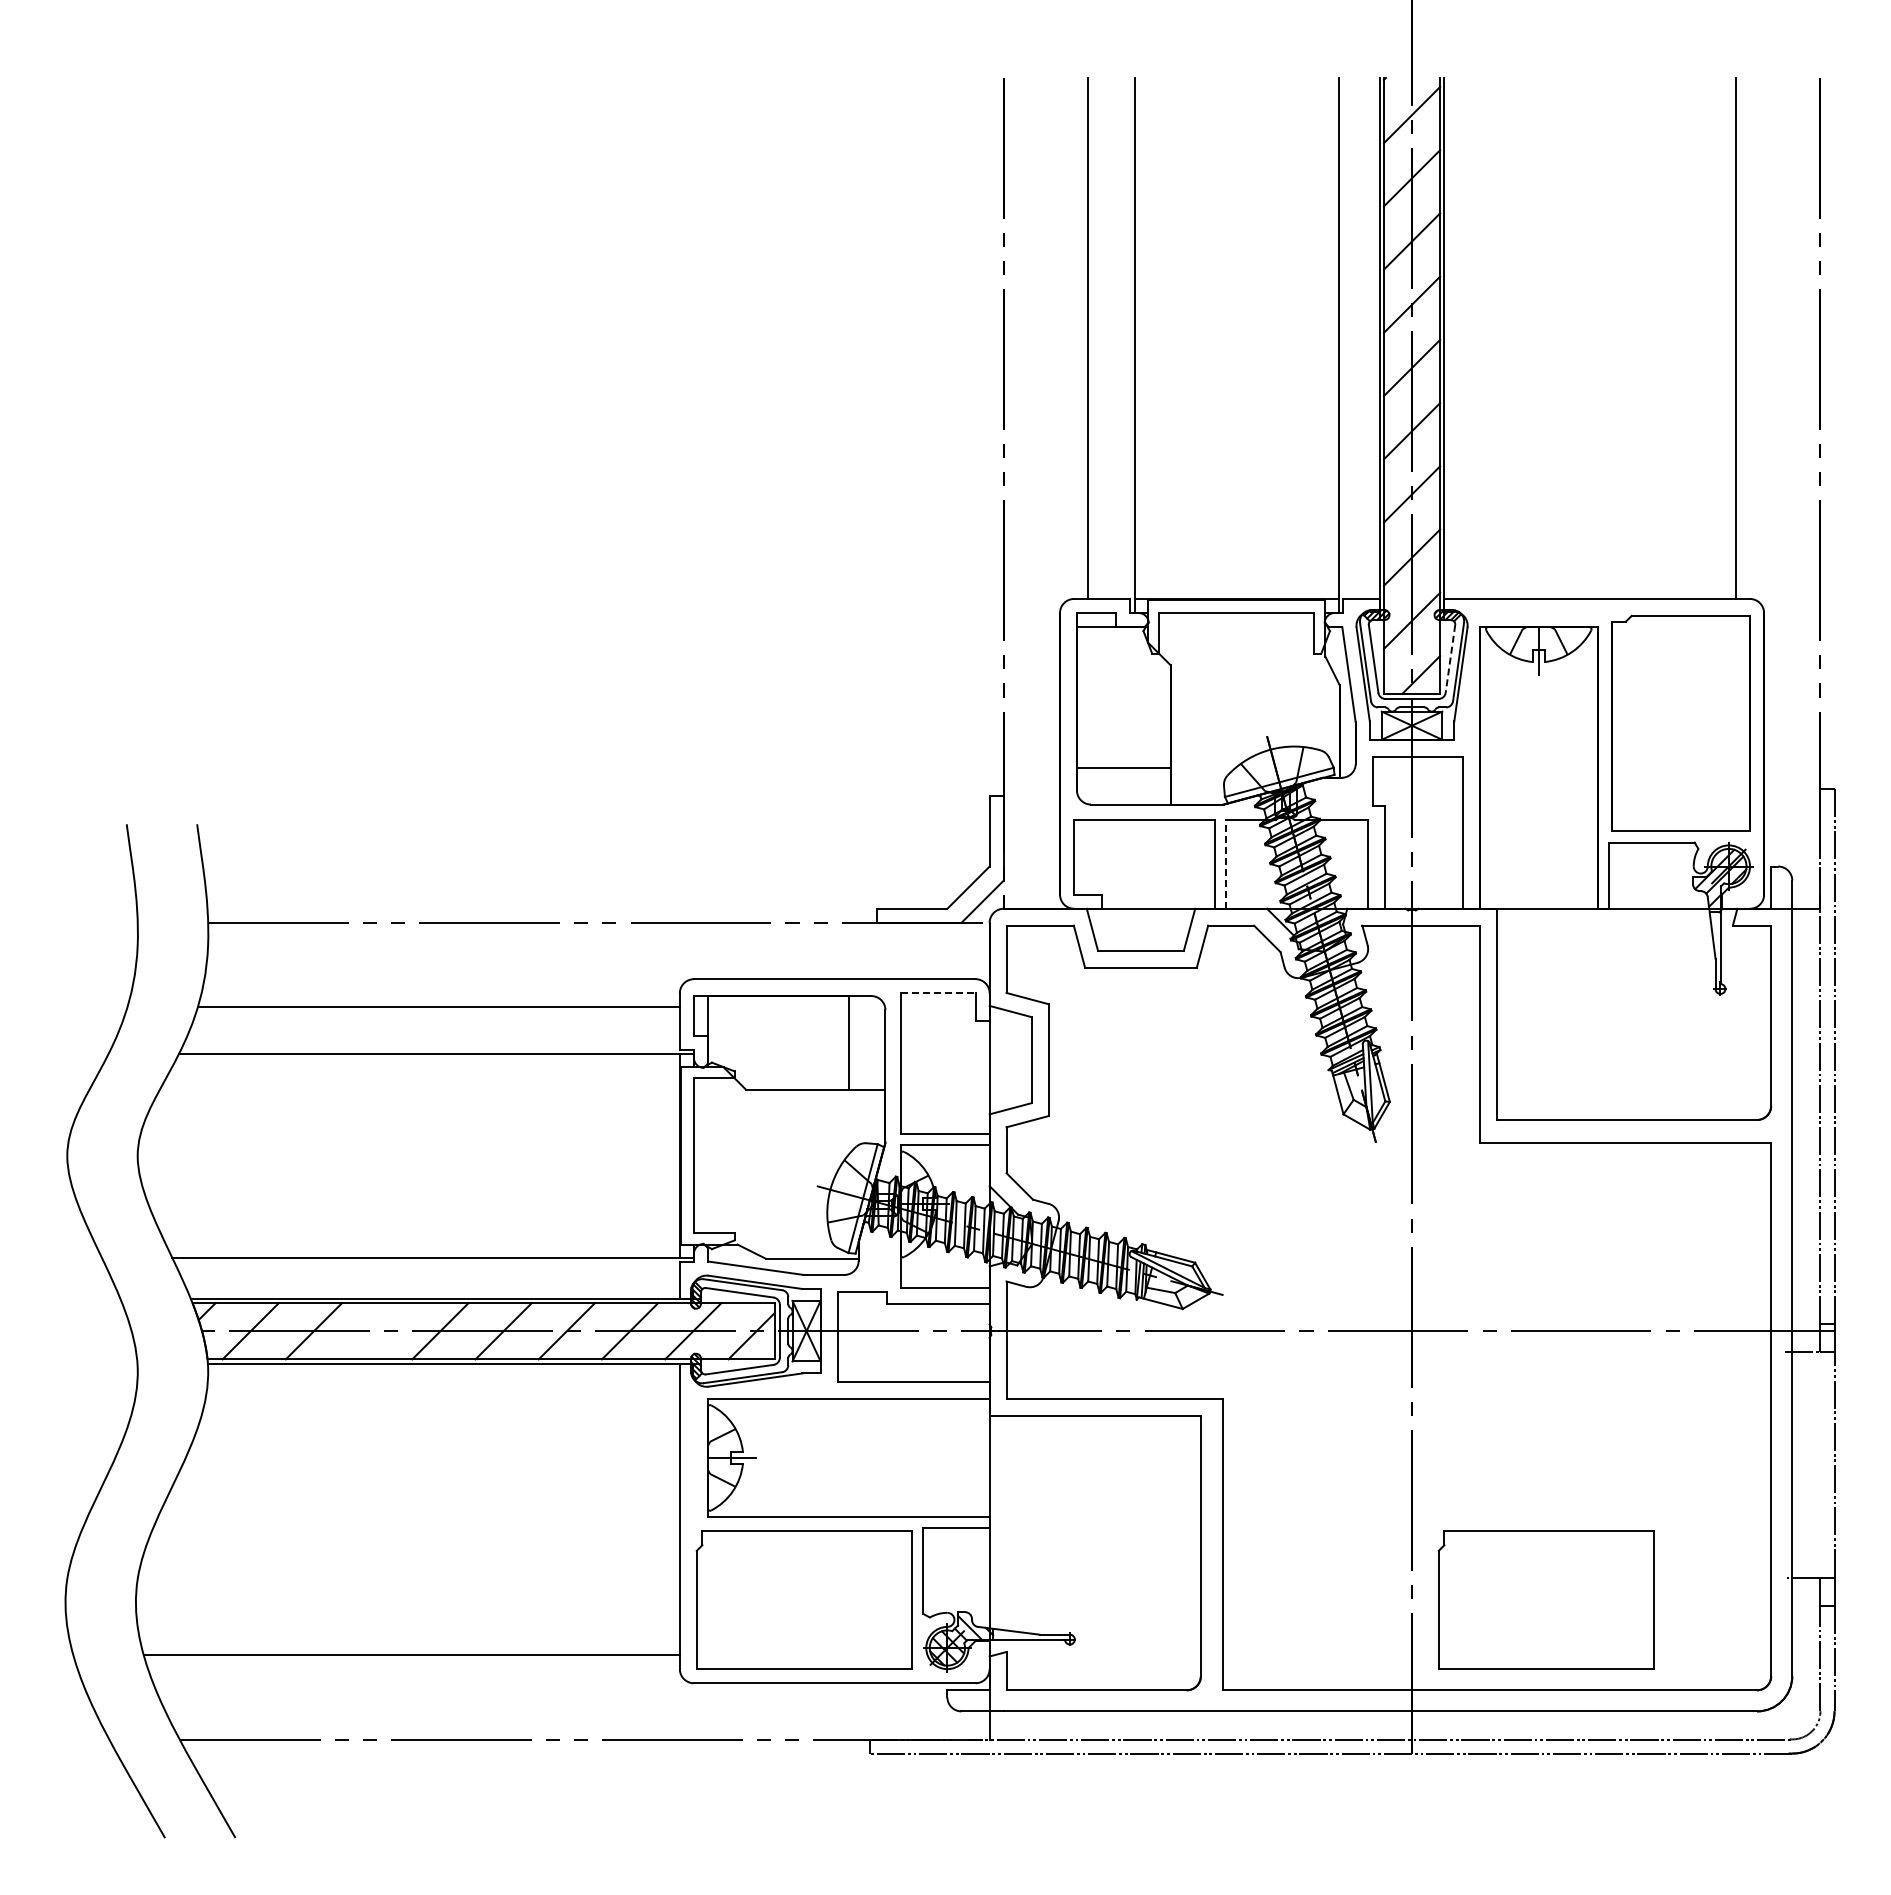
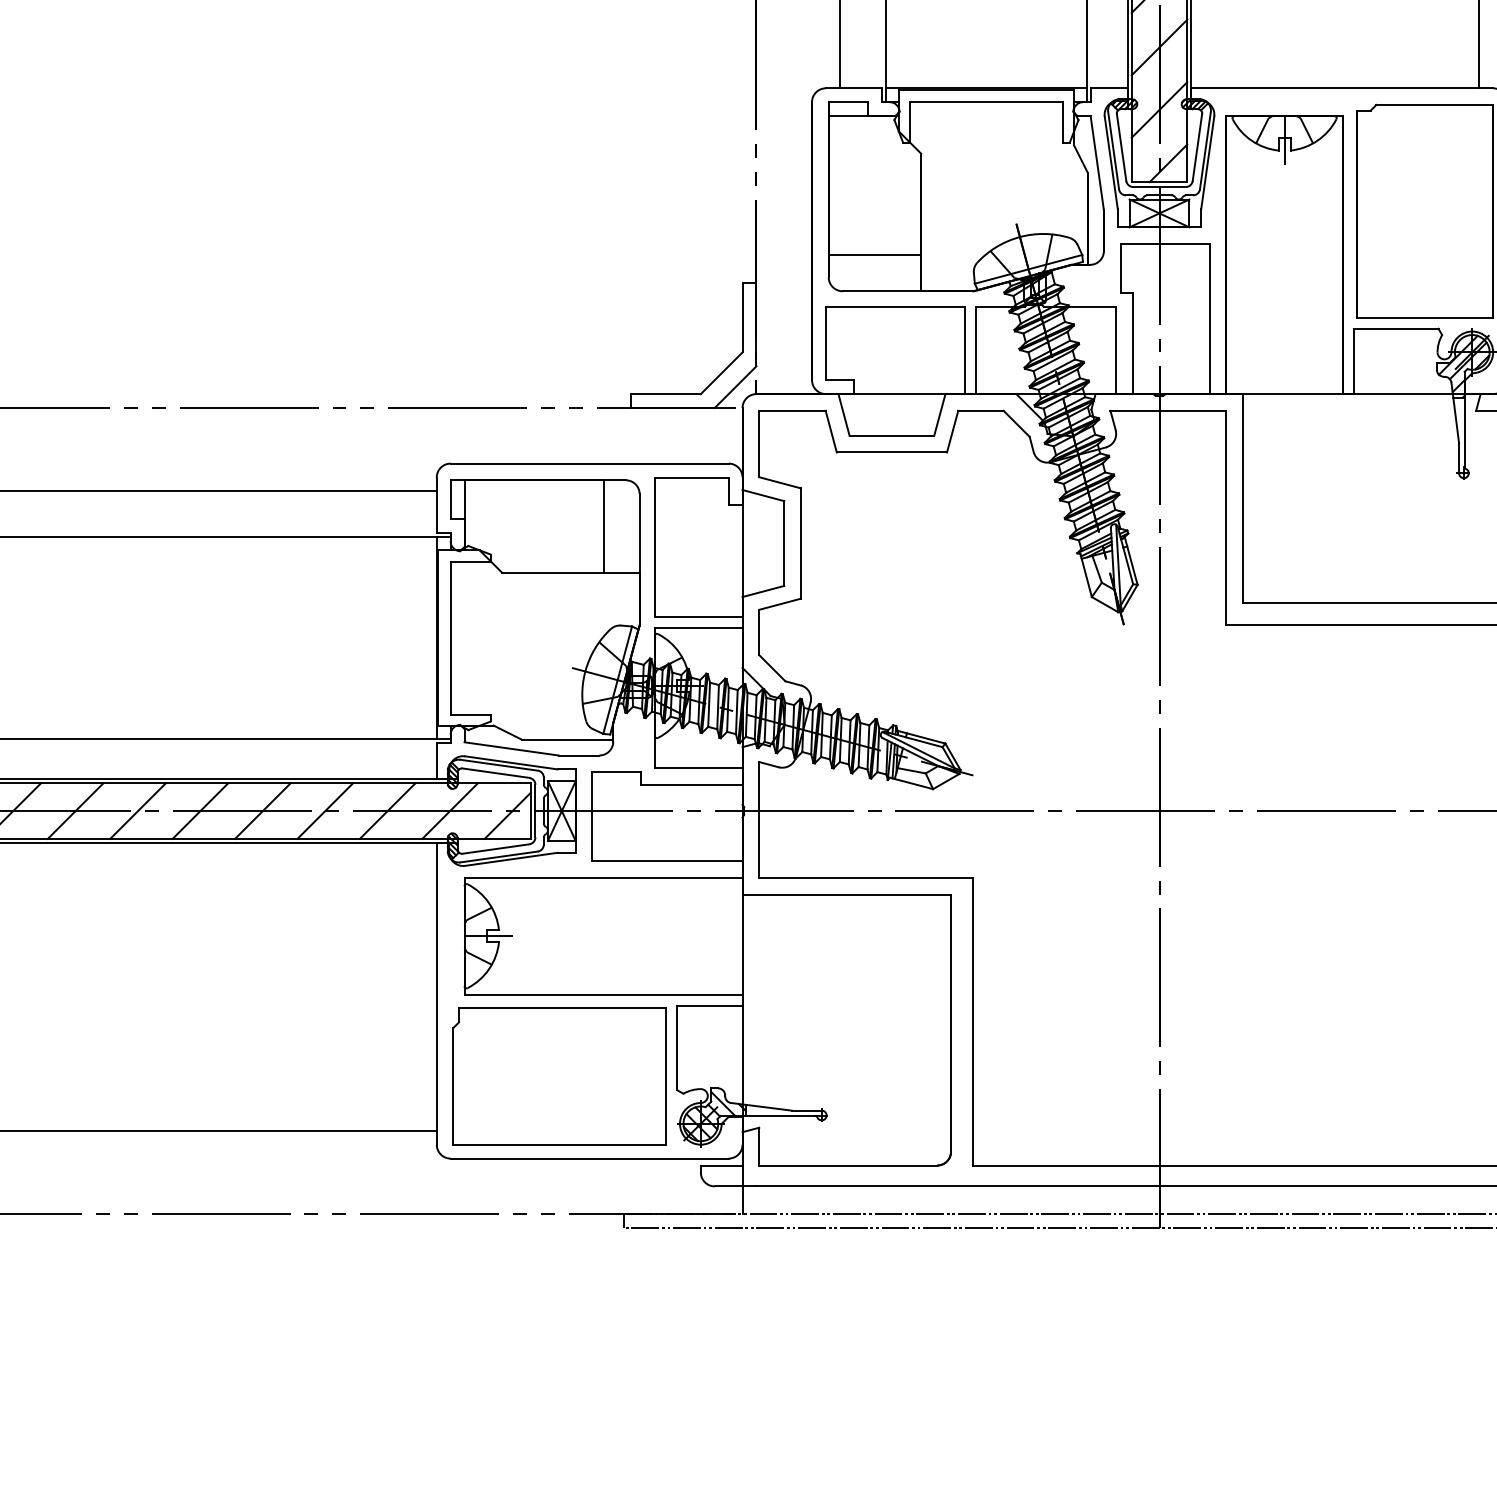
line: (1450, 659) -> (1197, 148), dashed -> solid
line: (1226, 863) -> (976, 349), dashed -> solid
line: (938, 993) -> (692, 477), dashed -> solid
line: (377, 1331) -> (138, 811), added
part: (1545, 1599) -> (1291, 1075), removed

